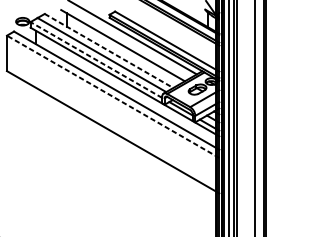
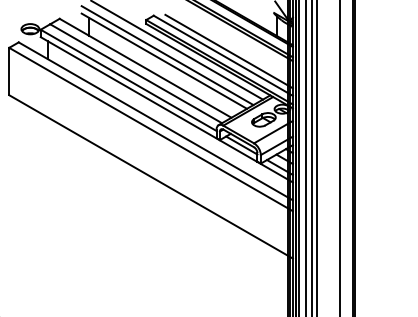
line: (171, 38) -> (228, 51), added
line: (125, 41) -> (167, 55), added
line: (109, 51) -> (146, 68), dashed -> solid
line: (96, 60) -> (128, 80), dashed -> solid
line: (113, 96) -> (151, 129), dashed -> solid

